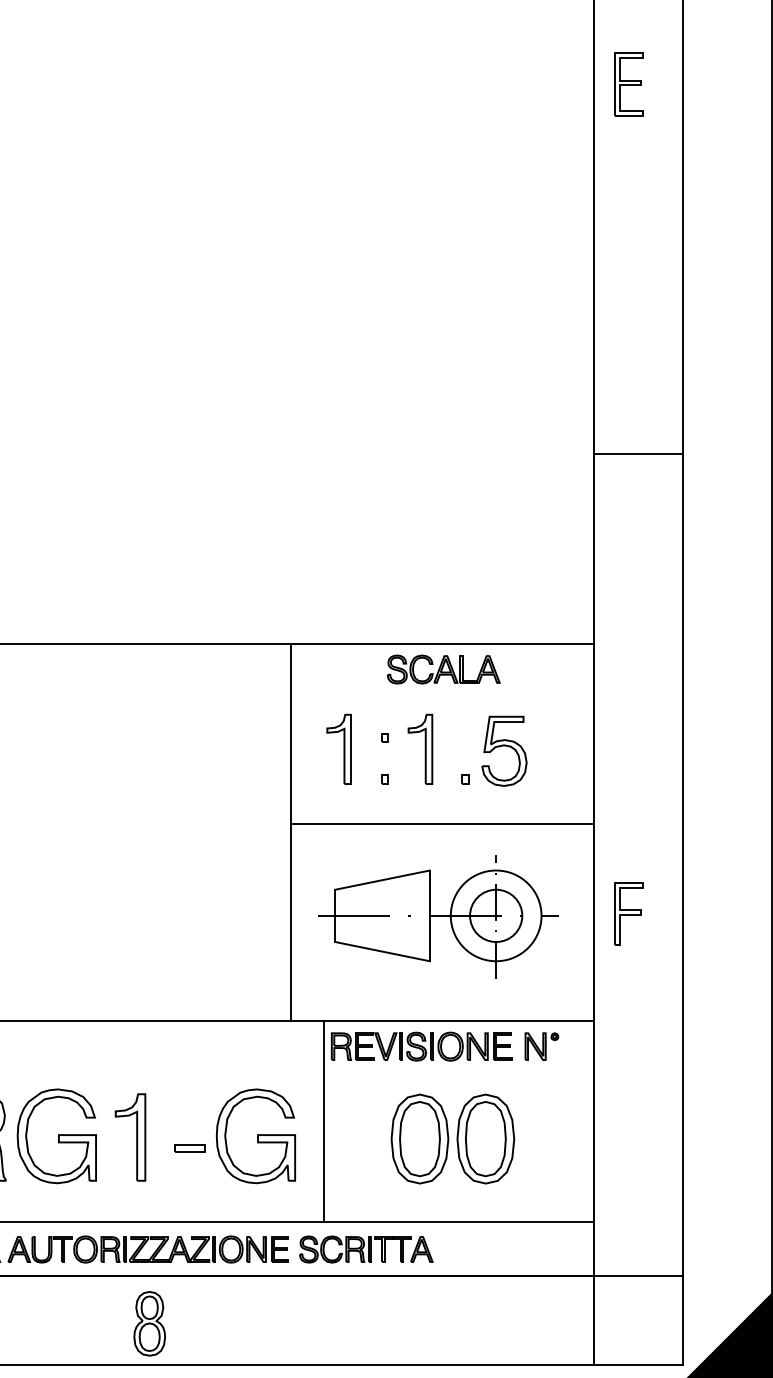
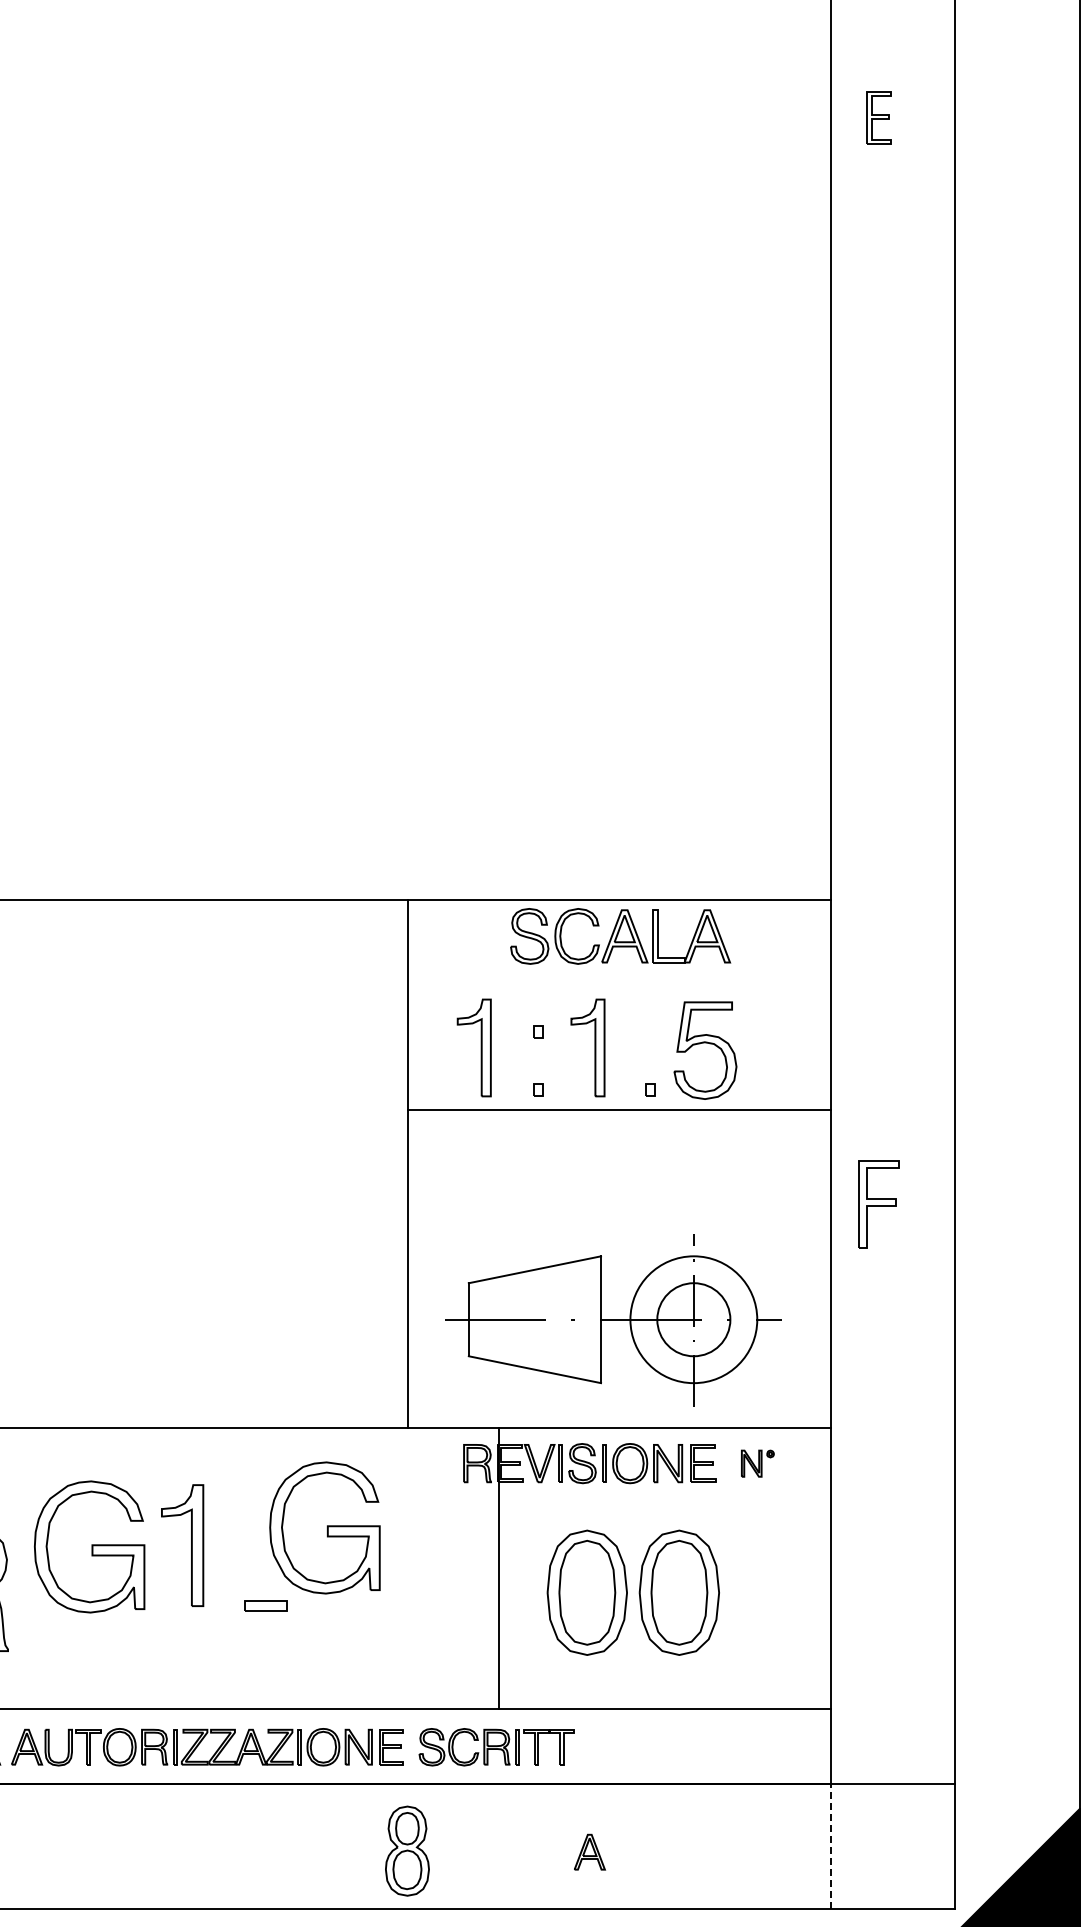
part: (628, 84) -> (878, 118), size x0.6
line: (638, 453) -> (892, 634), removed
part: (443, 668) -> (620, 935), size x1.4
line: (442, 824) -> (618, 1110), moved
part: (628, 914) -> (878, 1204), moved
part: (438, 916) -> (613, 1320), moved
part: (541, 1046) -> (757, 1463), size x0.7
line: (323, 1121) -> (499, 1568), moved
part: (56, 1136) -> (89, 1546), moved
part: (255, 1136) -> (324, 1527), moved
part: (136, 1137) -> (191, 1545), moved
part: (422, 1249) -> (590, 1851), moved
line: (593, 1319) -> (830, 1845), solid -> dashed
part: (149, 1323) -> (407, 1850), moved

